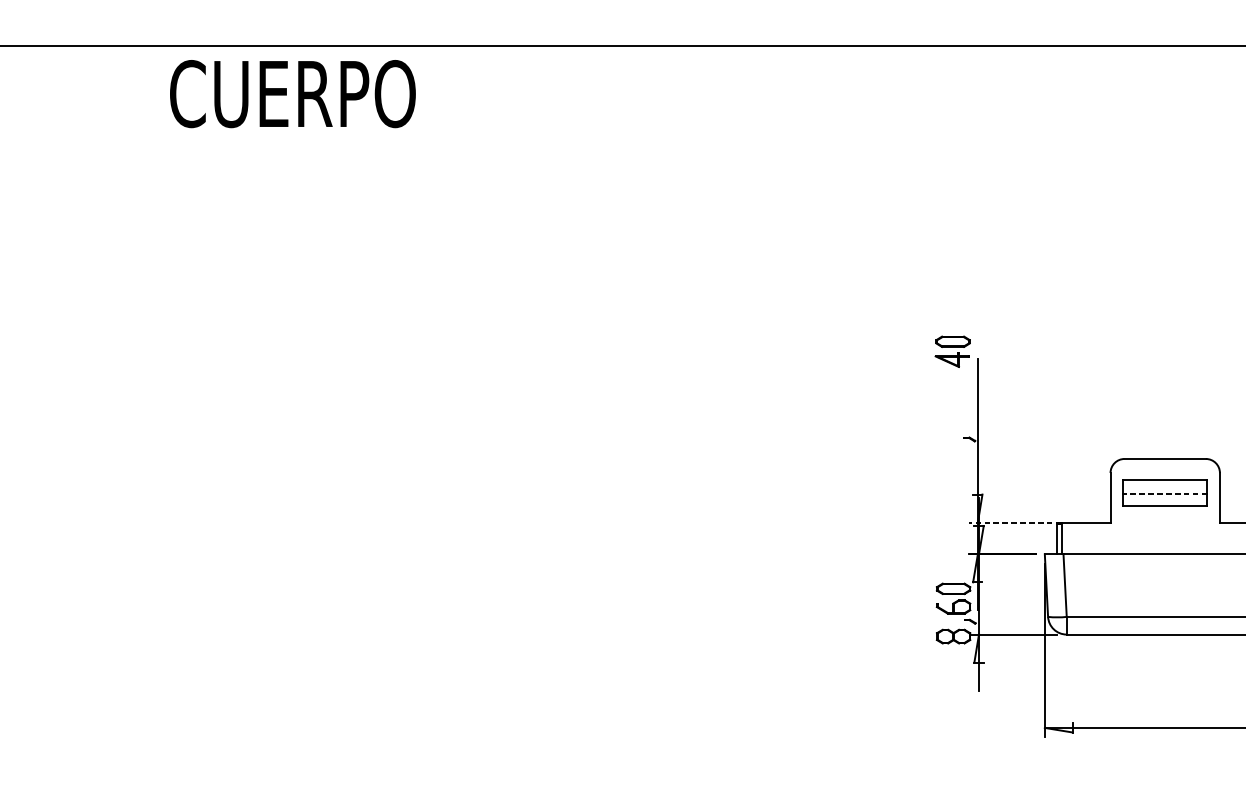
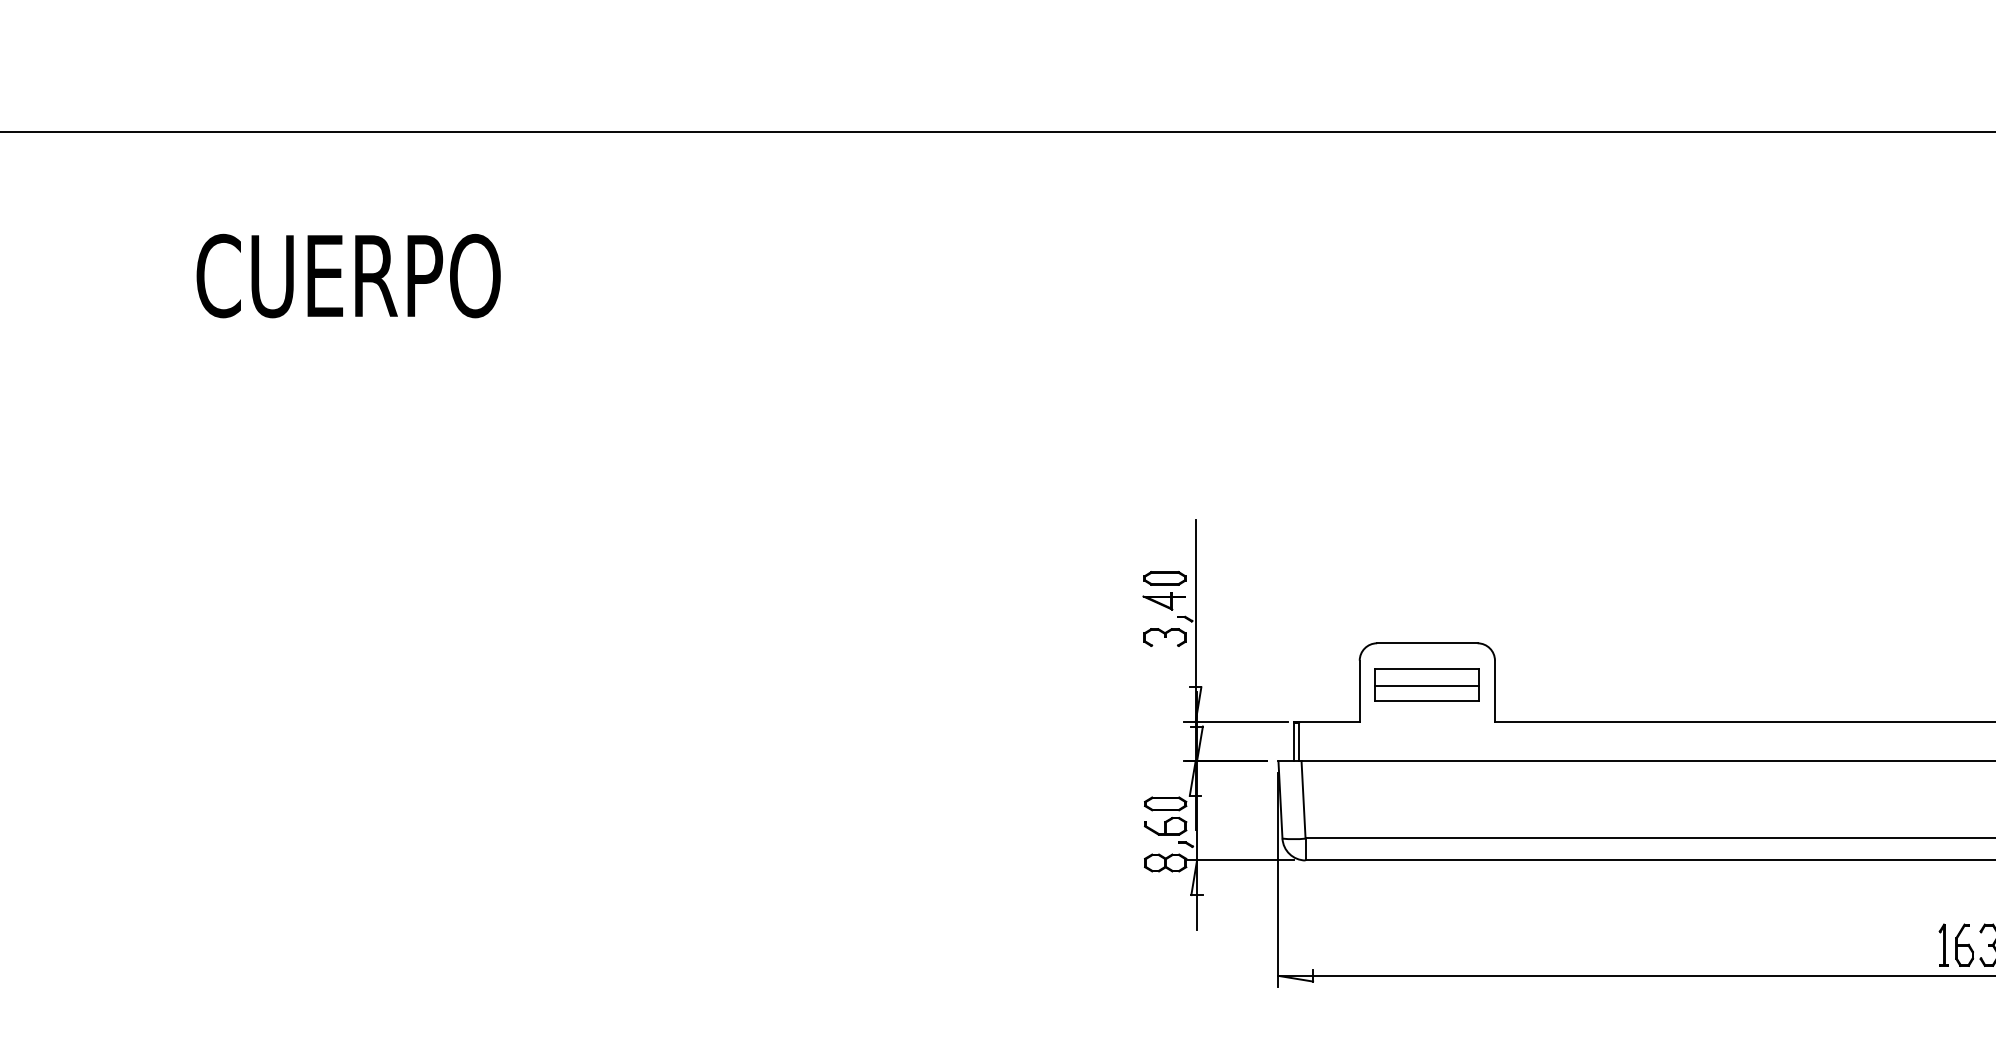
text: (292, 93) -> (348, 275), moved
part: (952, 351) -> (1164, 590), moved
part: (952, 454) -> (1164, 637), added
line: (1165, 493) -> (1427, 686), dashed -> solid
line: (1010, 522) -> (1235, 721), dashed -> solid

